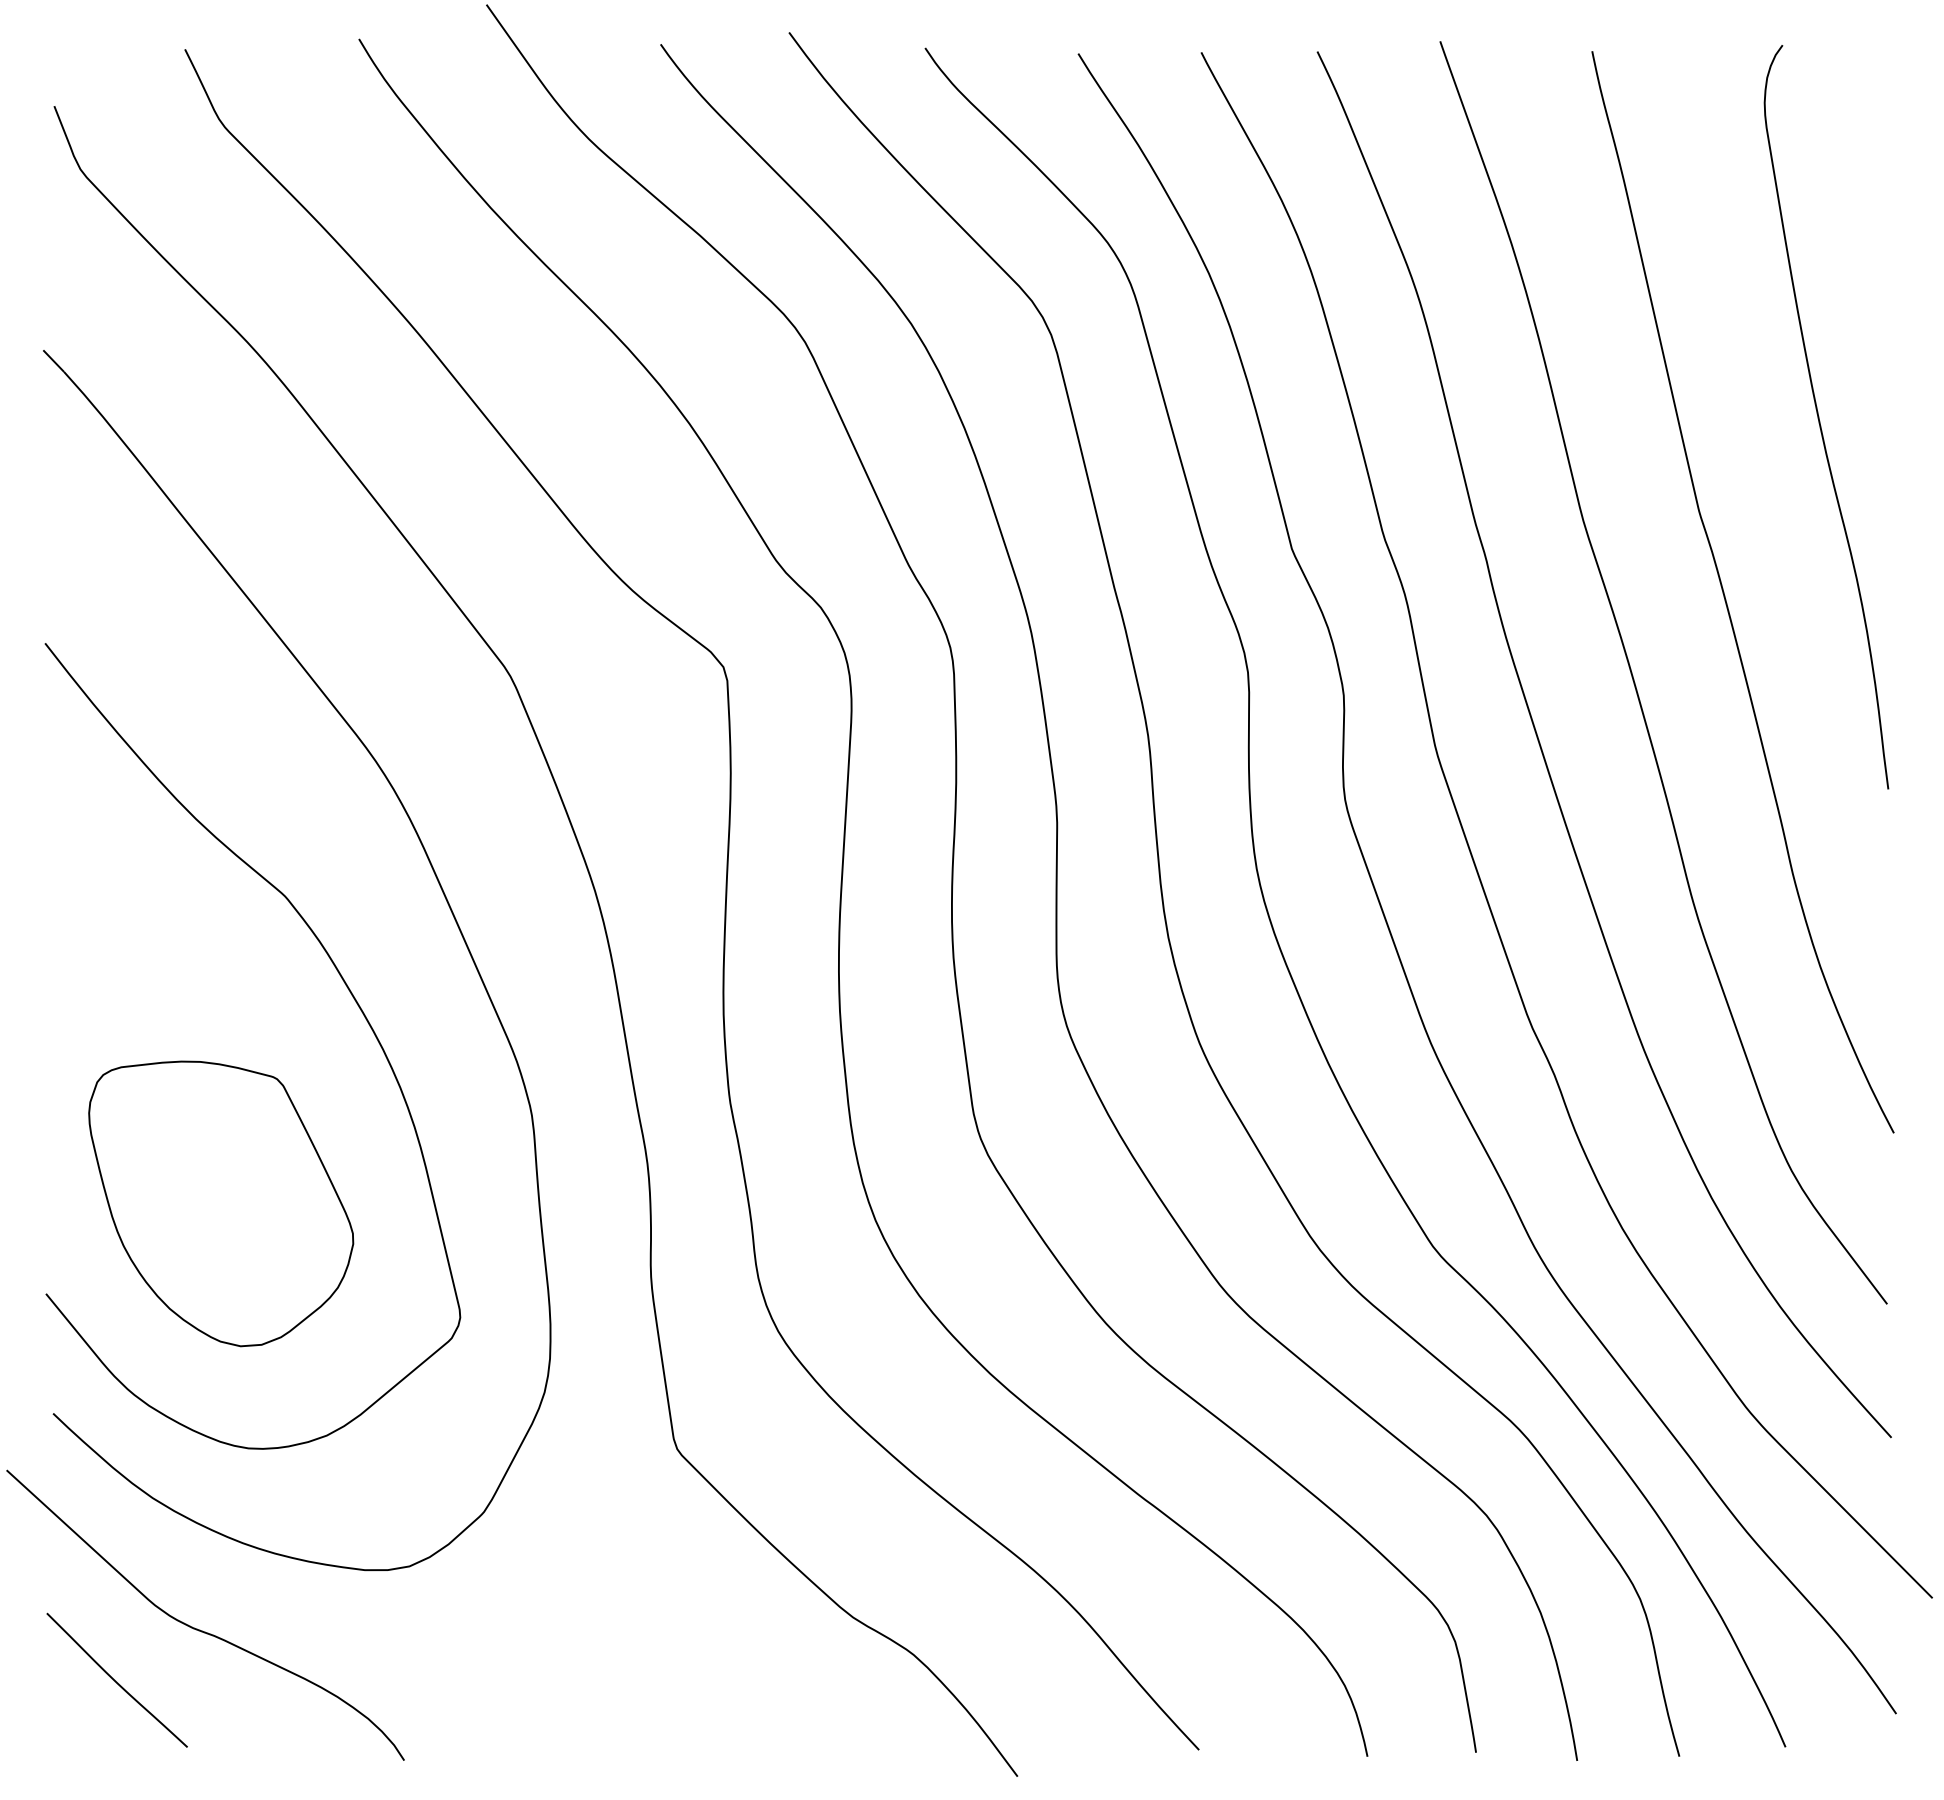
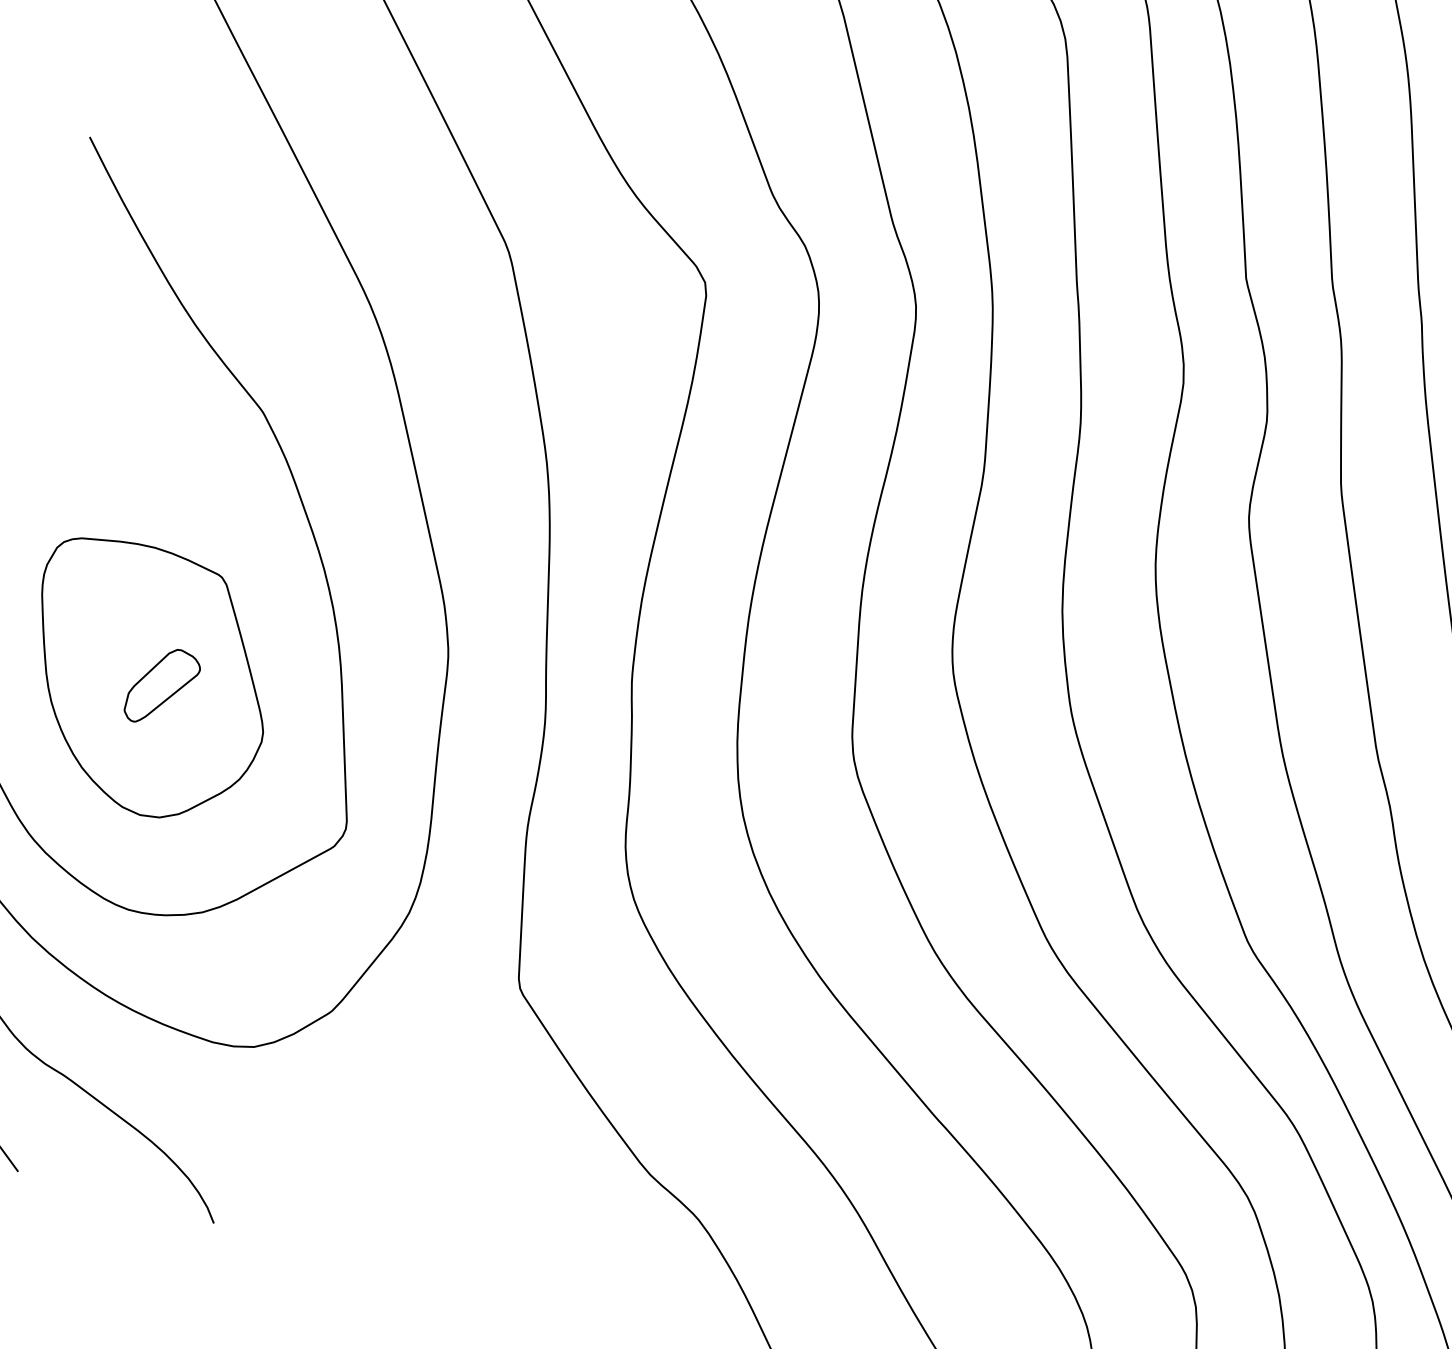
part: (237, 1206) -> (162, 686), added

